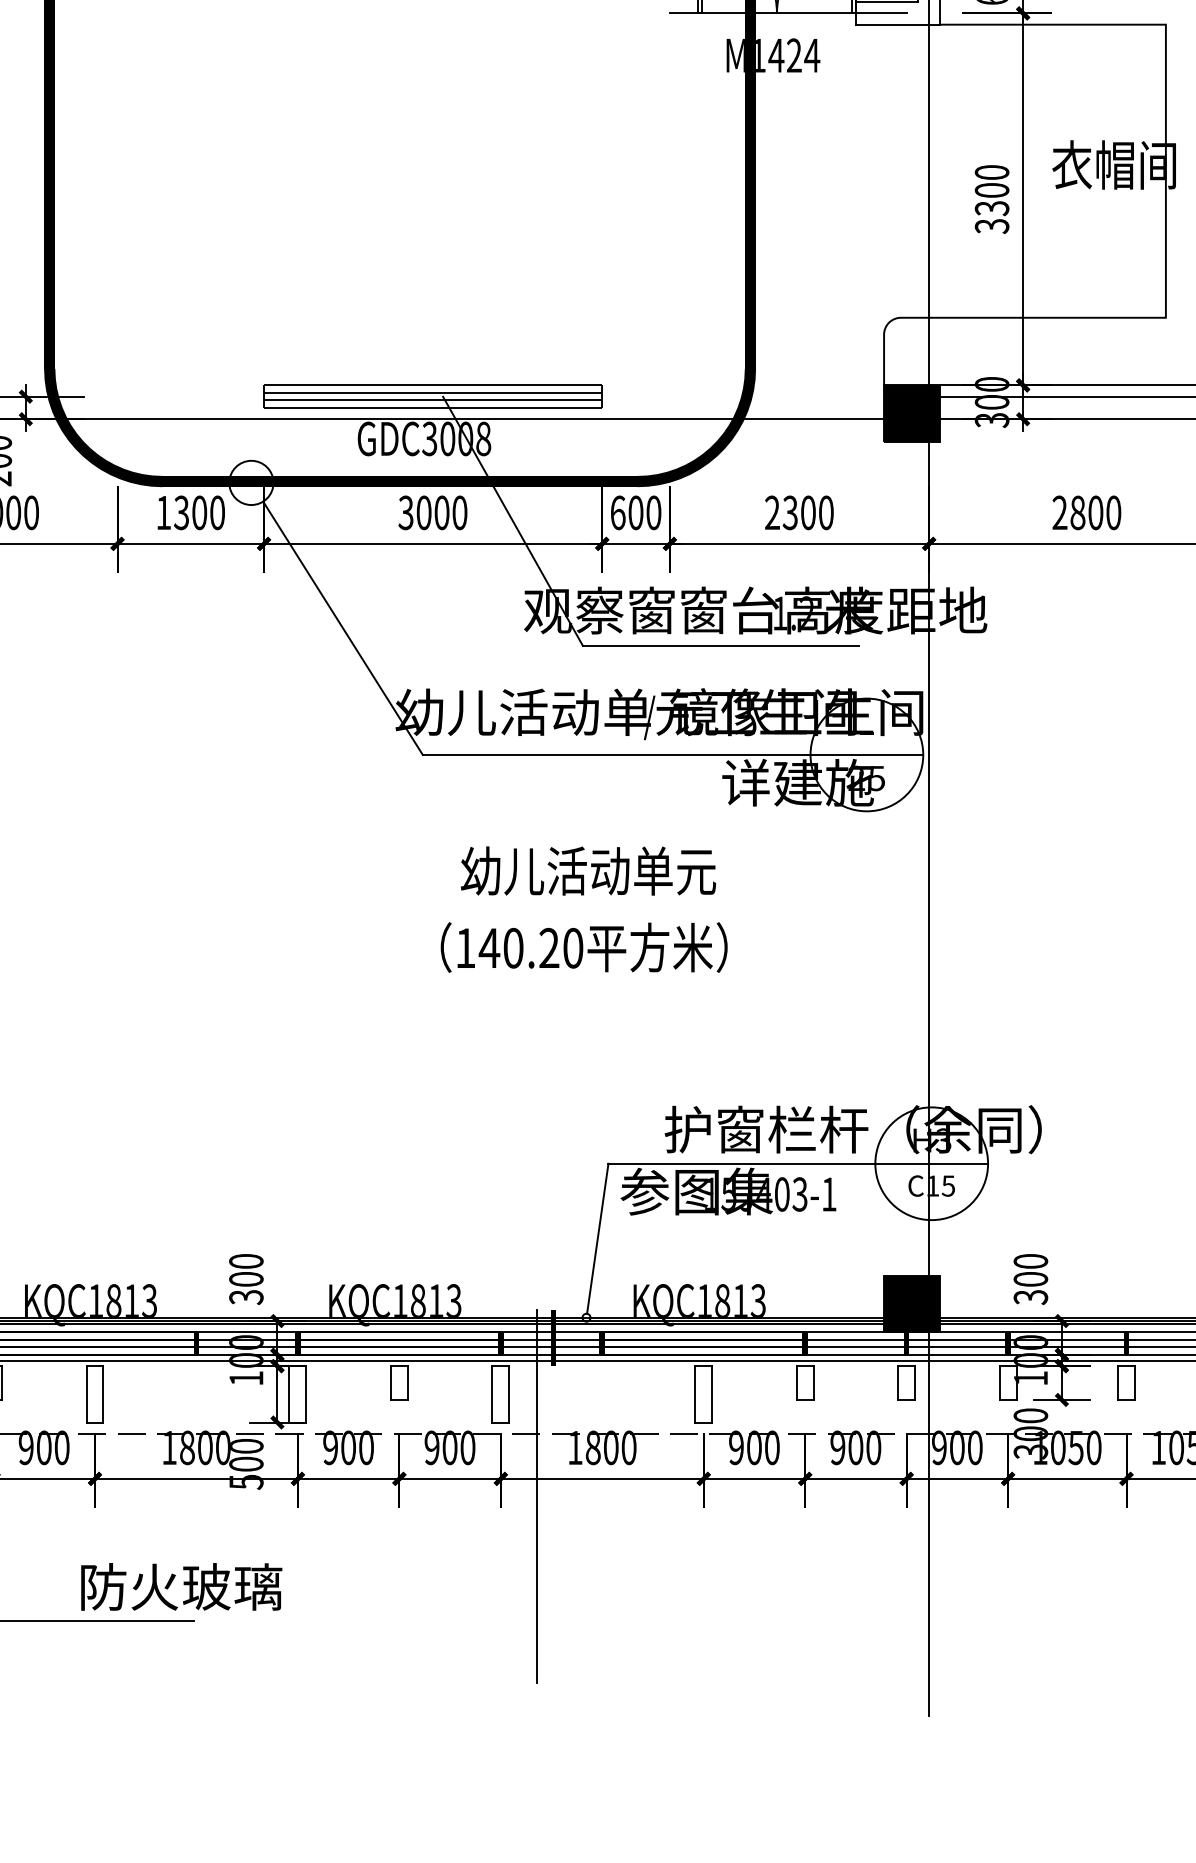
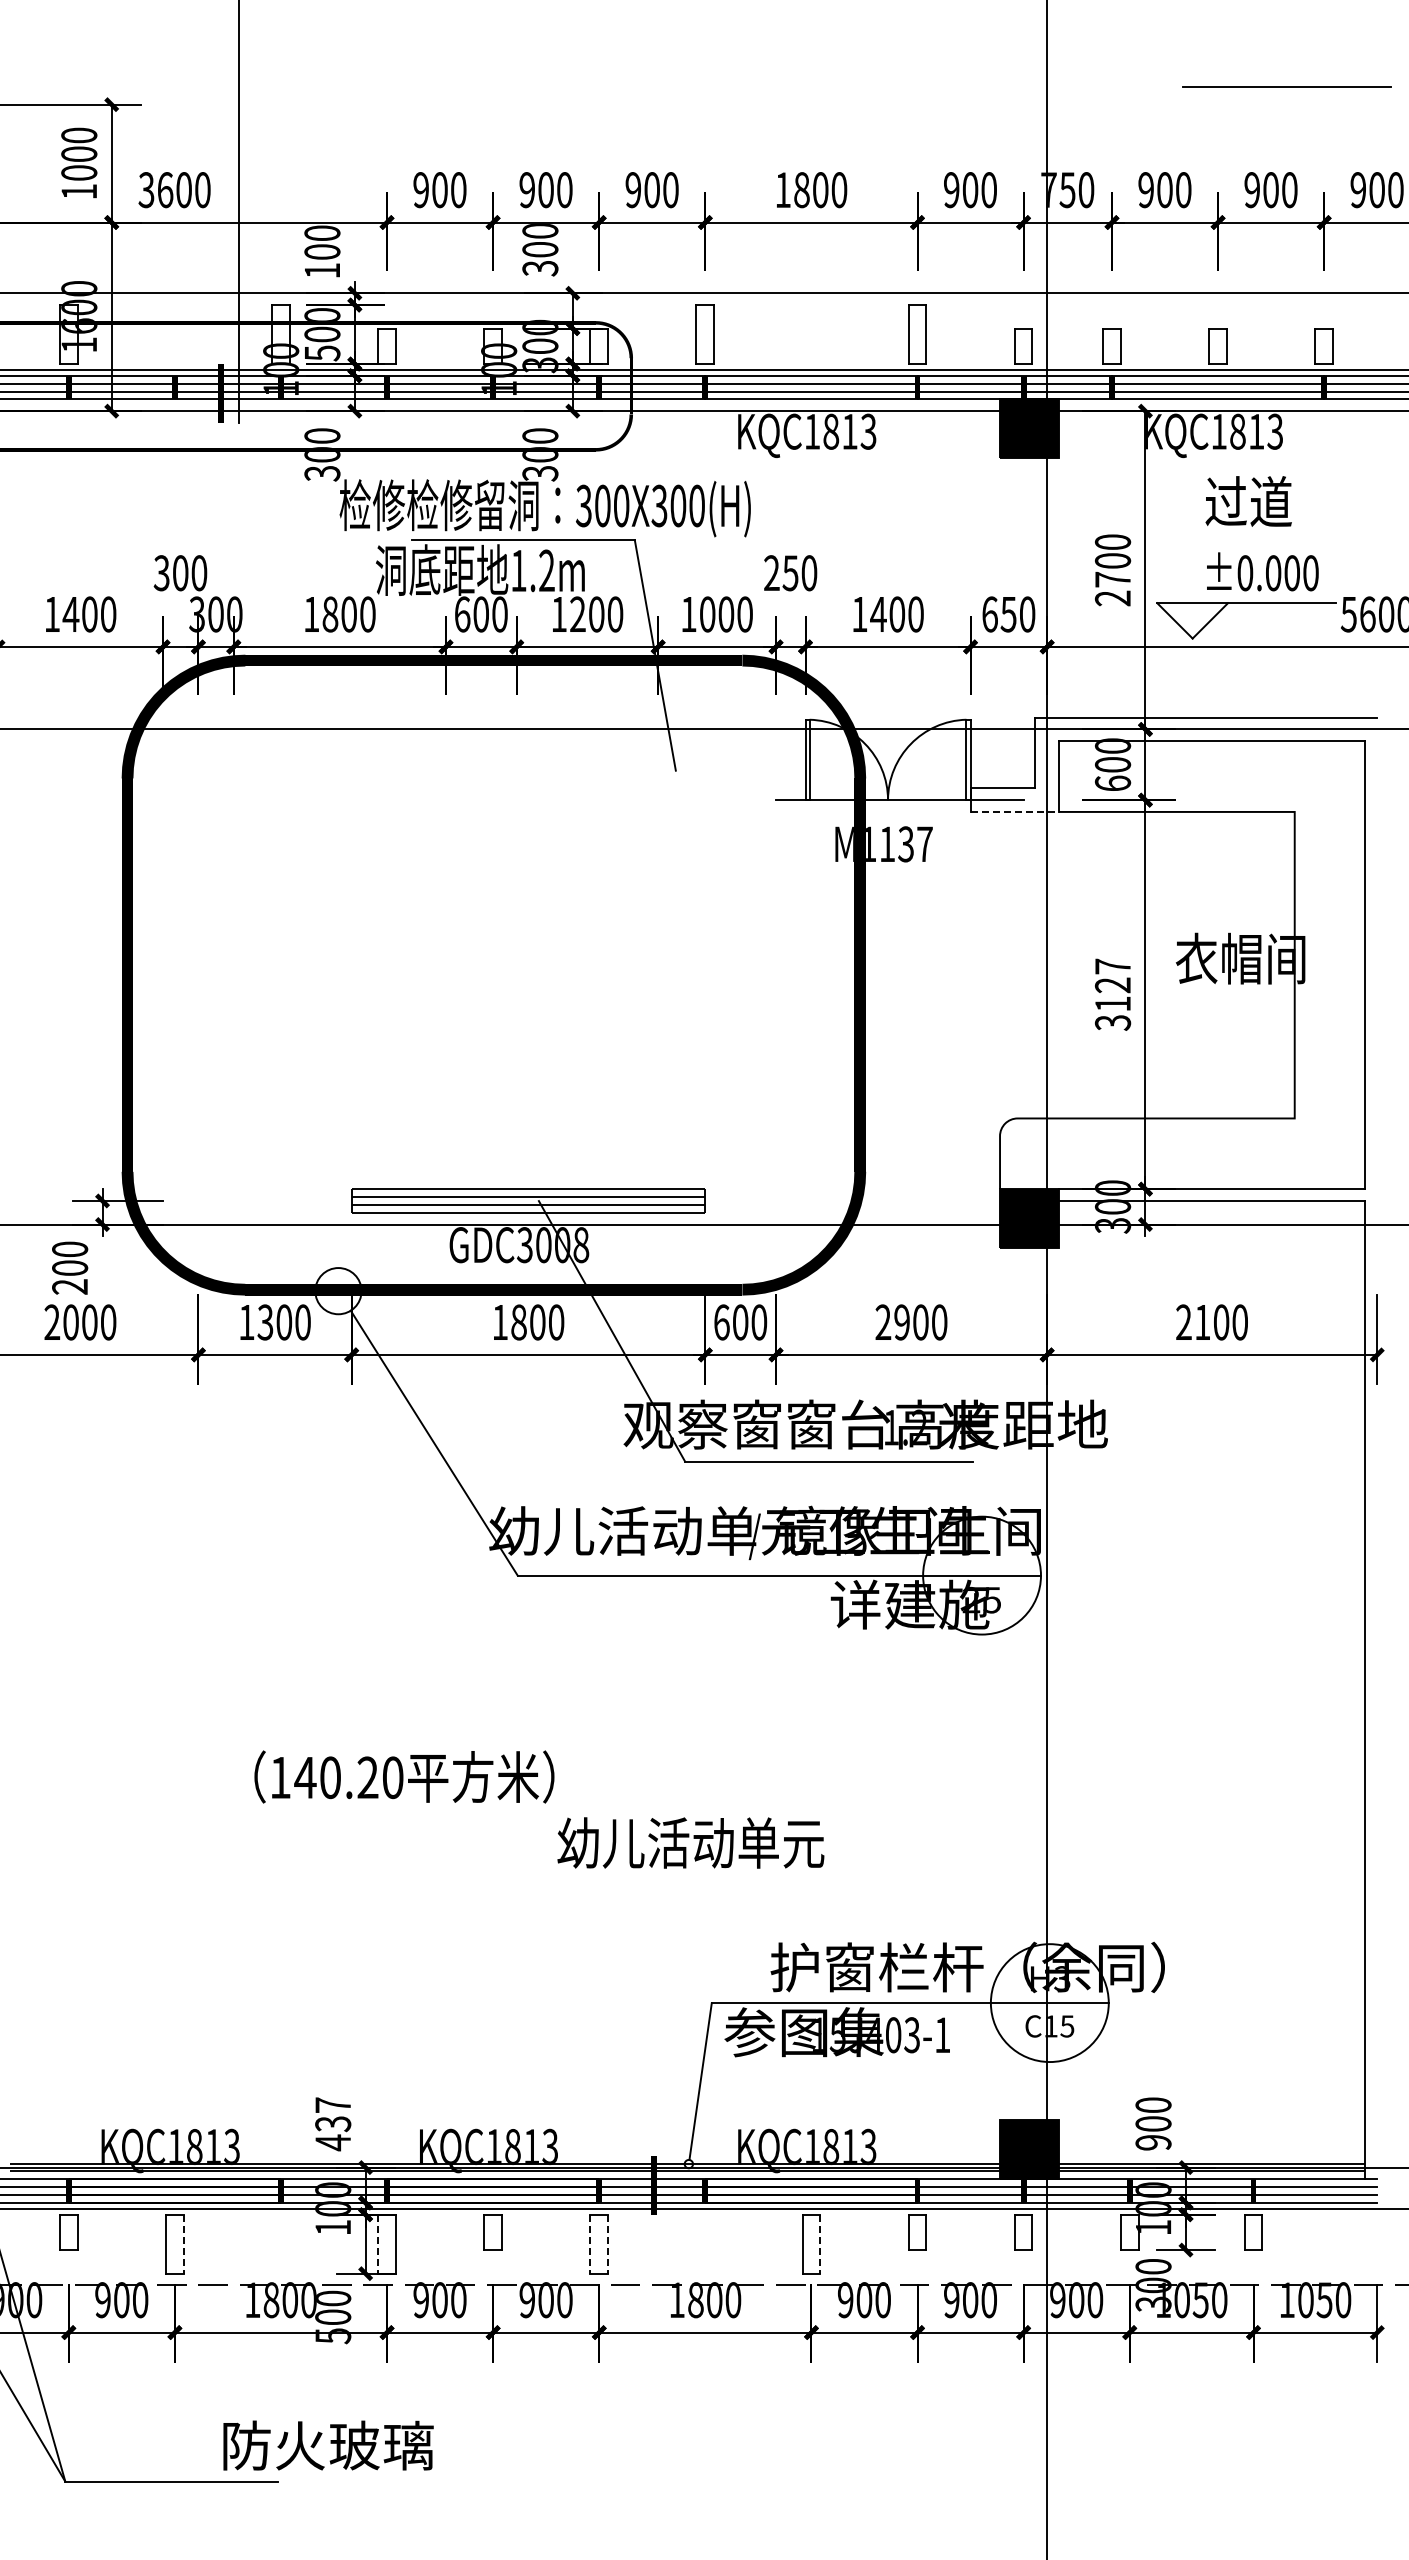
line: (898, 24) -> (1015, 811), solid -> dashed
text: (793, 55) -> (905, 844), M1424 -> M1137
text: (991, 190) -> (1112, 985), 3300 -> 3127
text: (414, 512) -> (509, 1322), 3000 -> 1800
text: (789, 512) -> (901, 1322), 2300 -> 2900
text: (1077, 512) -> (1202, 1322), 2800 -> 2100
text: (588, 870) -> (690, 1842), moved
text: (584, 947) -> (404, 1776), moved
text: (246, 1279) -> (333, 2124), 300 -> 437
text: (1030, 1297) -> (1153, 2142), 300 -> 900
line: (103, 1394) -> (183, 2244), solid -> dashed
line: (289, 1394) -> (378, 2244), solid -> dashed
line: (492, 1394) -> (590, 2244), solid -> dashed
line: (509, 1394) -> (608, 2244), solid -> dashed
line: (712, 1394) -> (820, 2244), solid -> dashed
line: (536, 1495) -> (636, 2350), removed
text: (181, 1586) -> (328, 2445), moved

